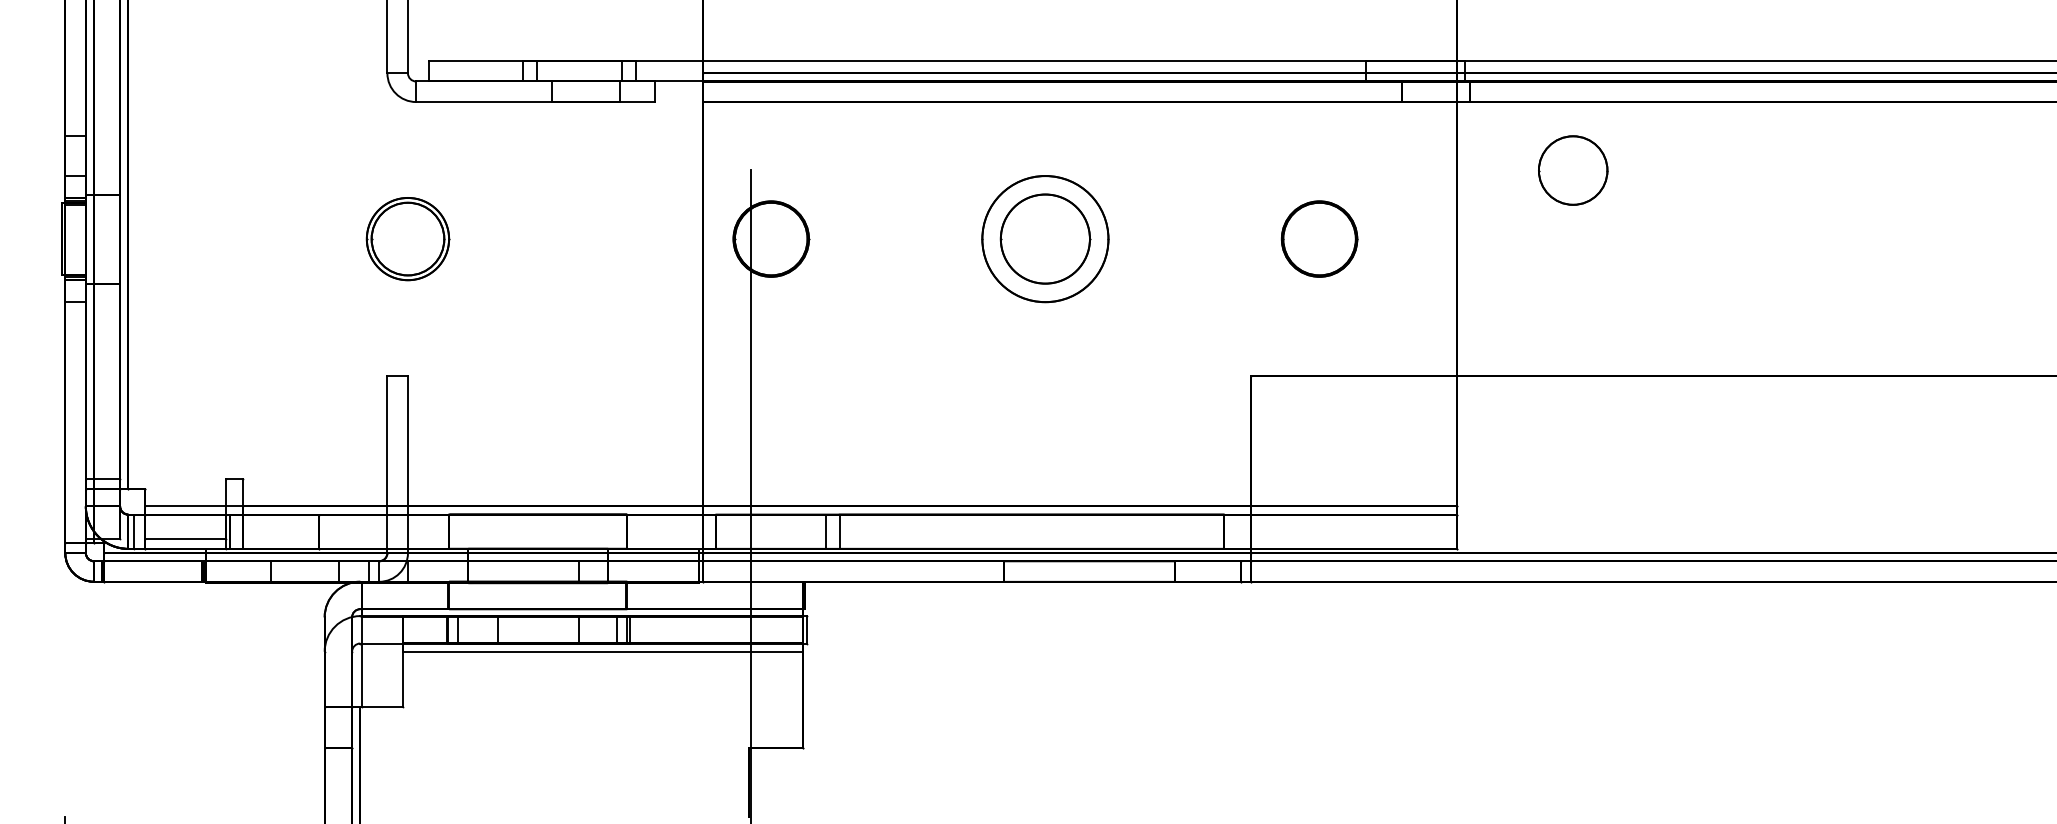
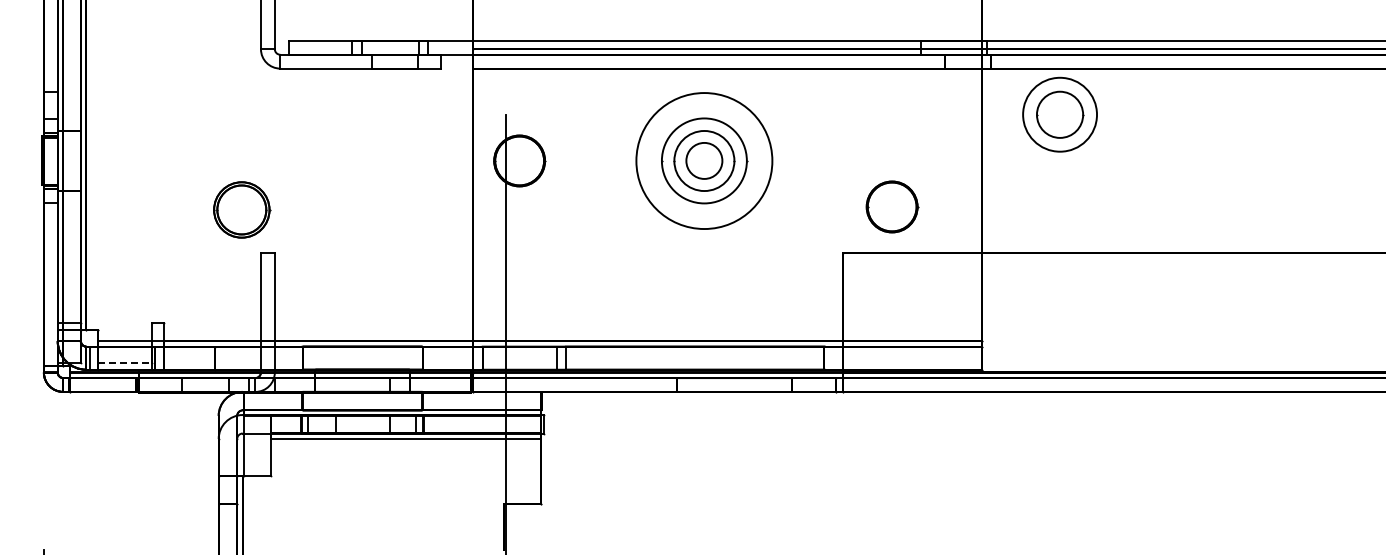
circle: (1572, 170) -> (1059, 114), size x1.6
part: (408, 238) -> (242, 209), moved
circle: (1044, 238) -> (703, 160), size x1.6
circle: (1045, 238) -> (704, 160), size x0.6
part: (1320, 238) -> (892, 206), moved
line: (186, 538) -> (125, 362), solid -> dashed

